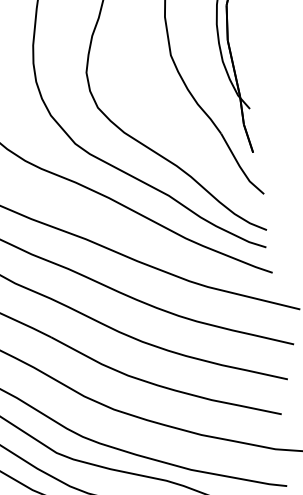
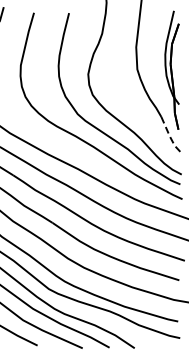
line: (240, 167) -> (170, 137), solid -> dashed

